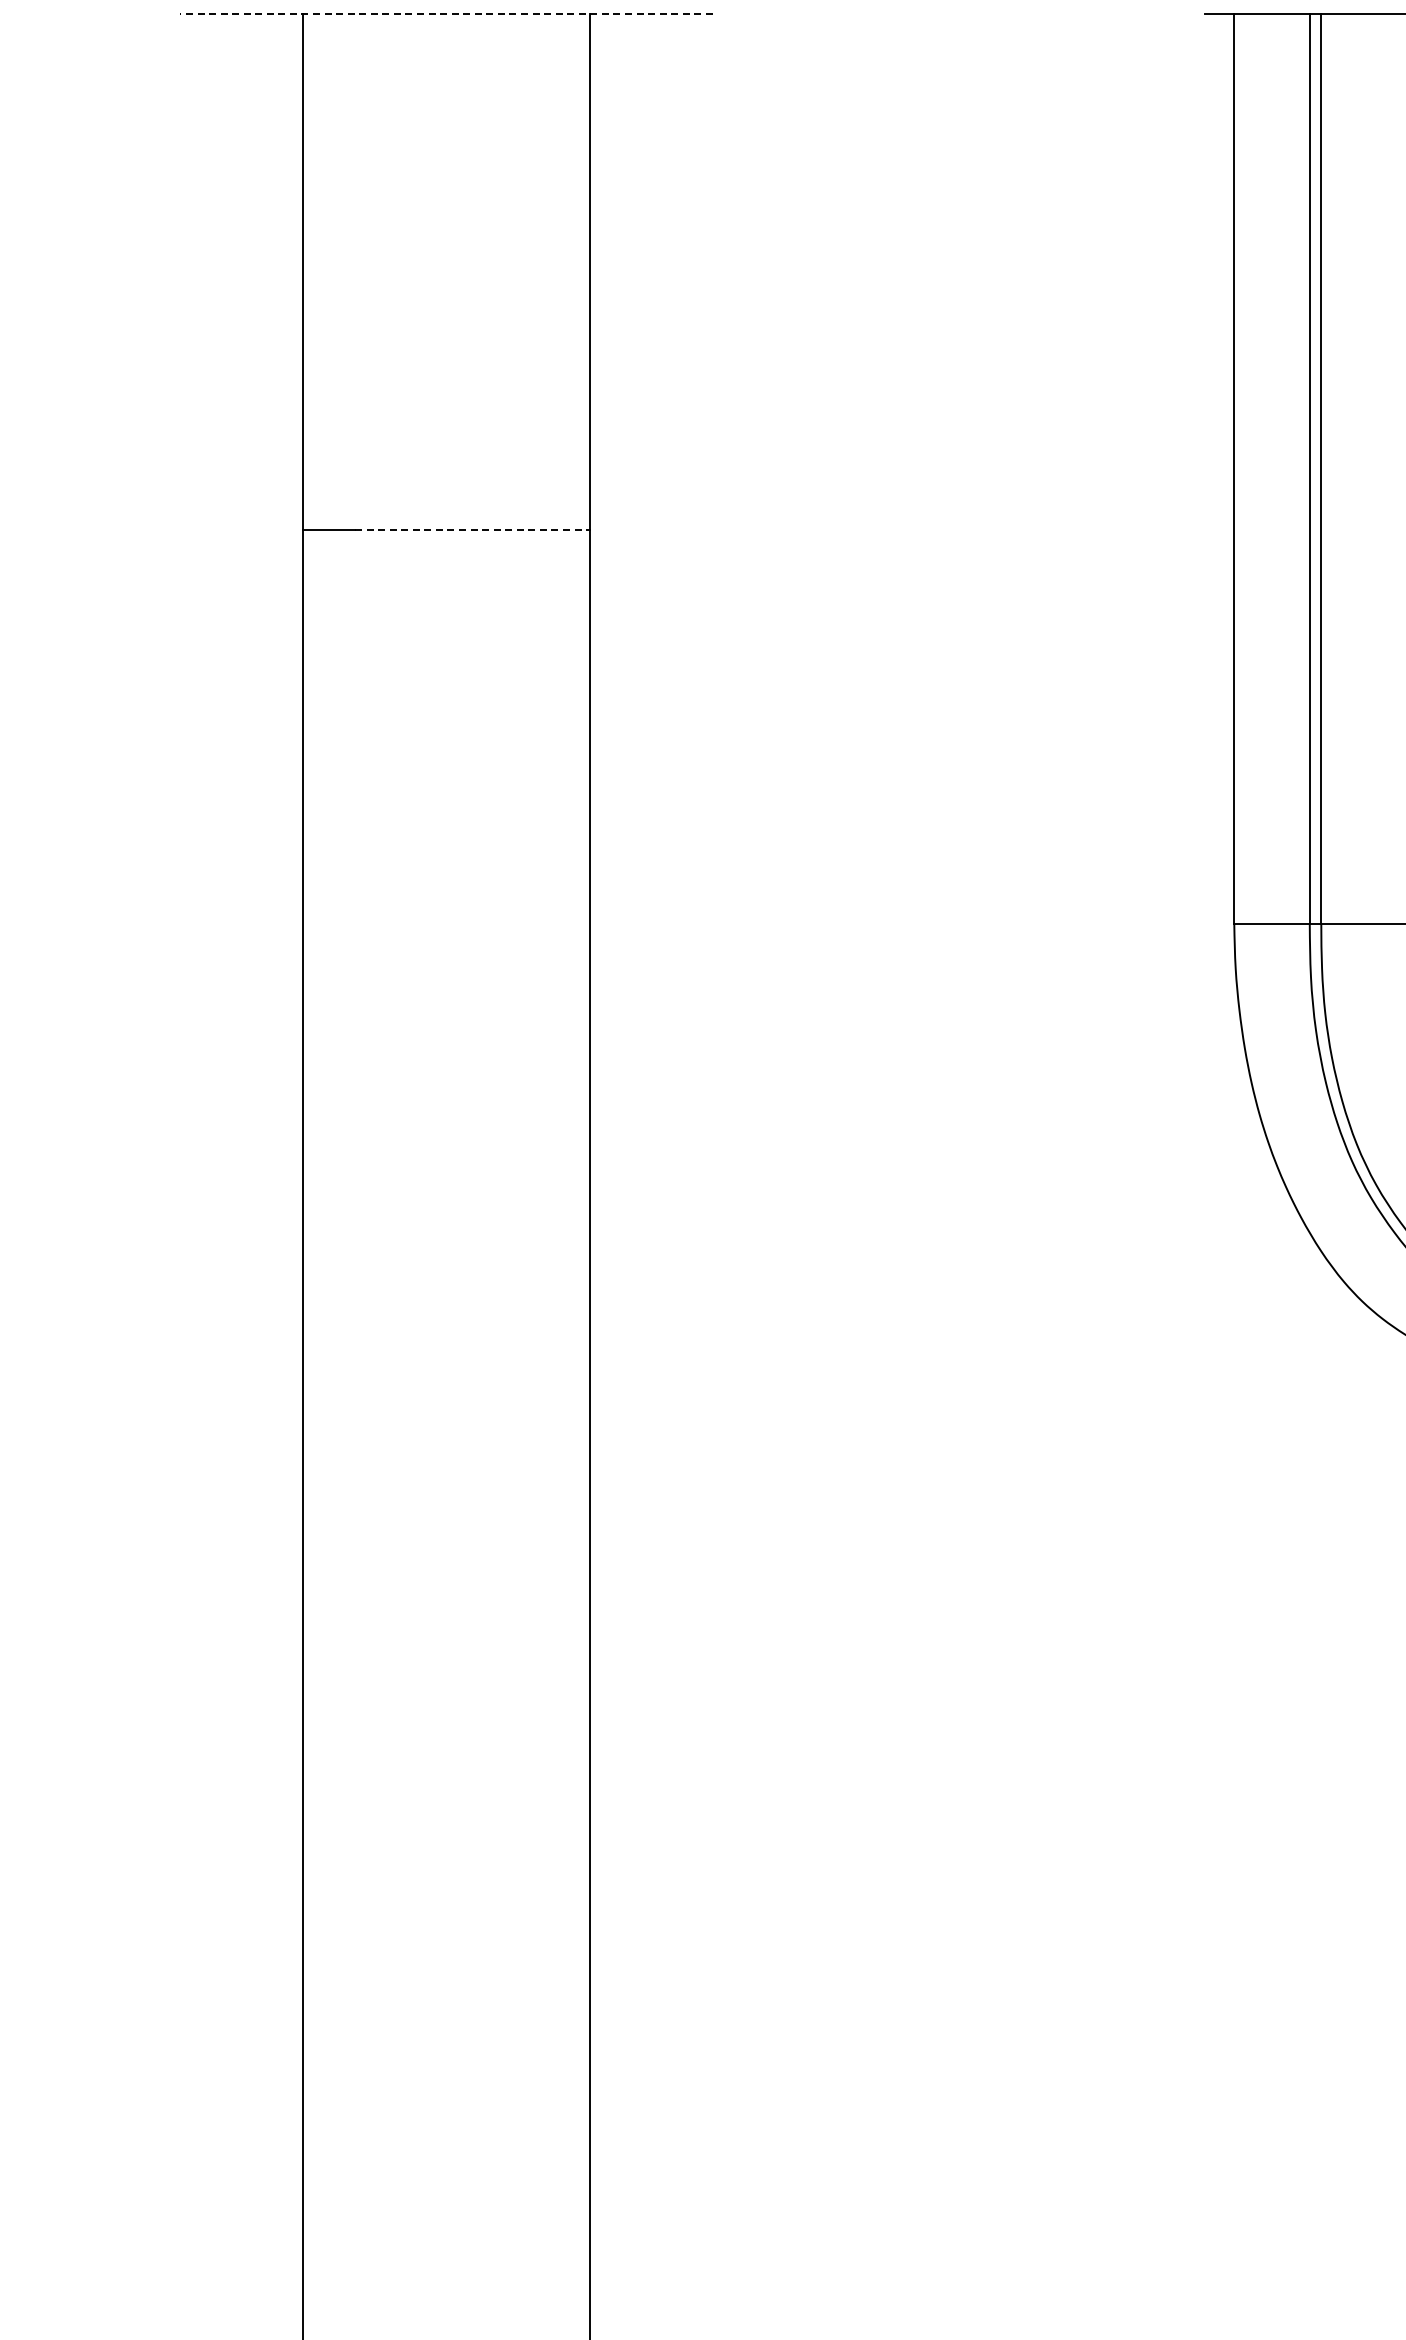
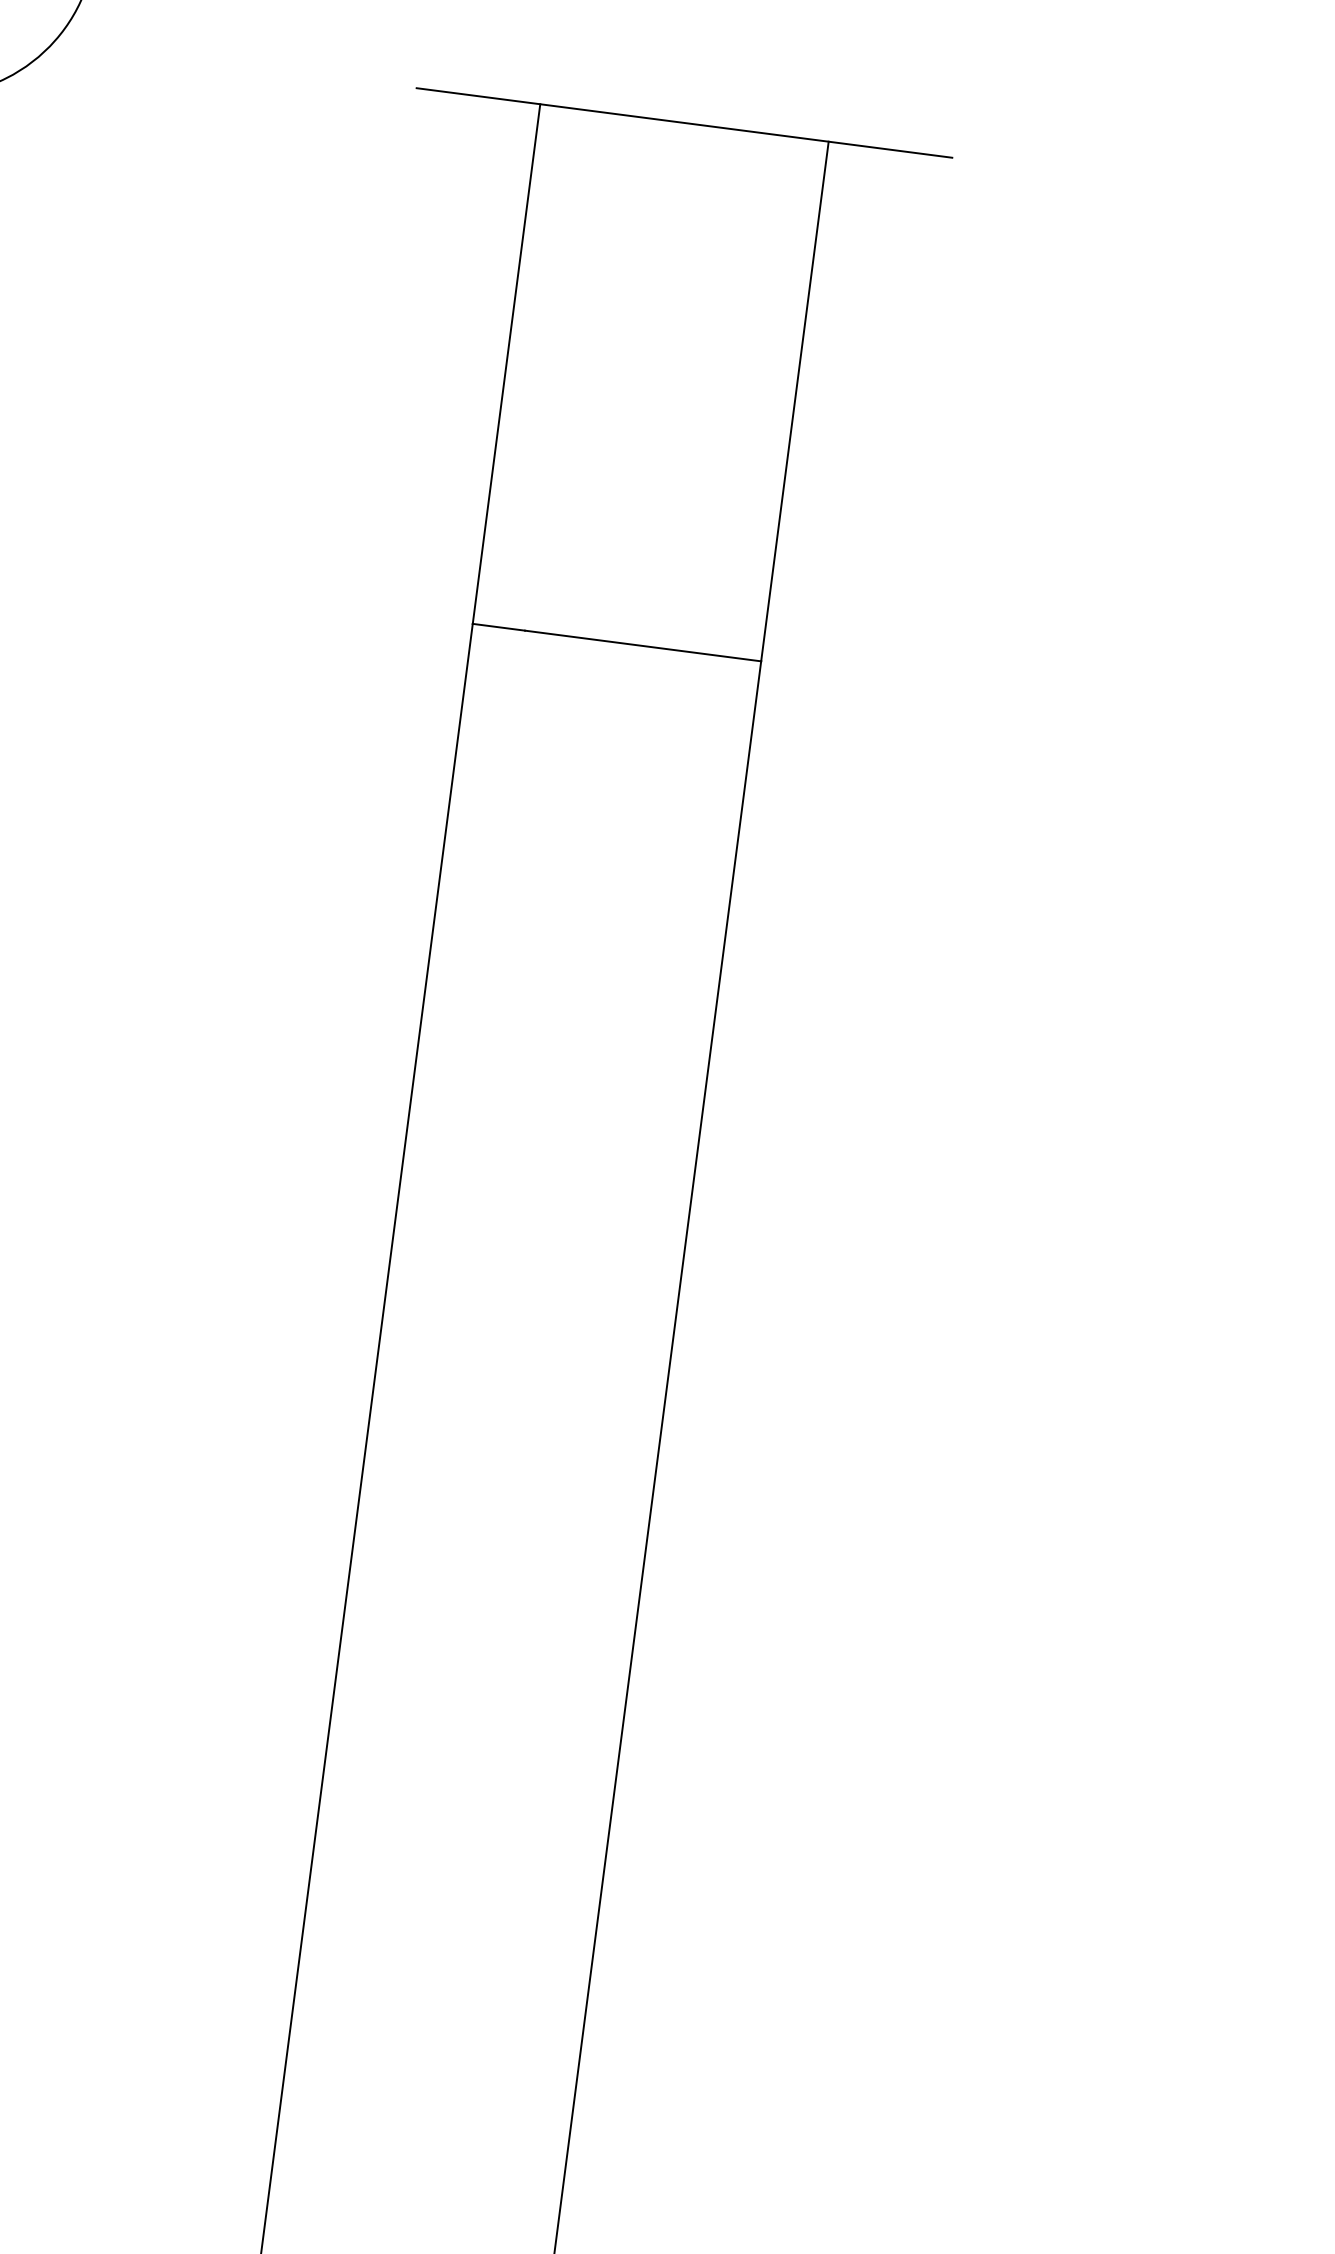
line: (445, 13) -> (683, 122), dashed -> solid
line: (472, 530) -> (643, 646), dashed -> solid

